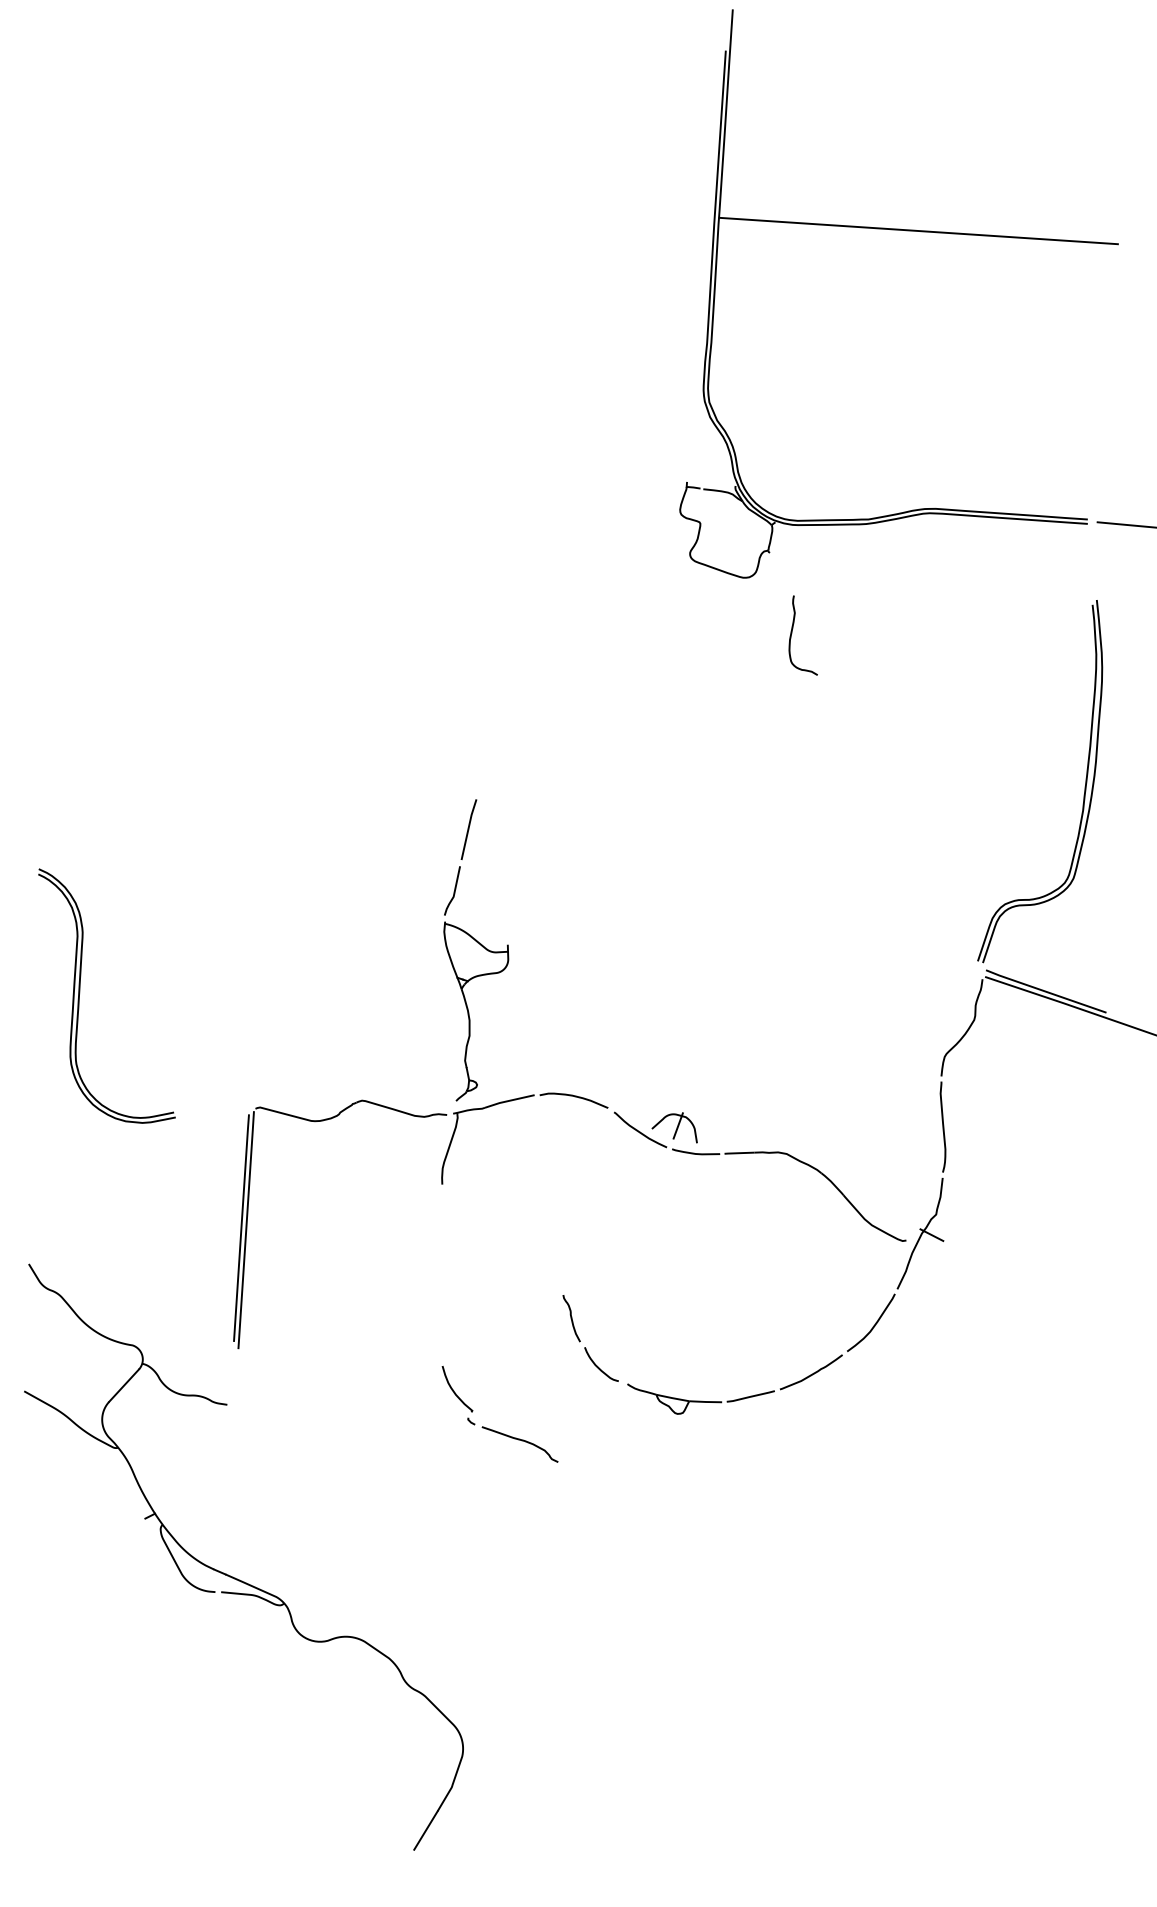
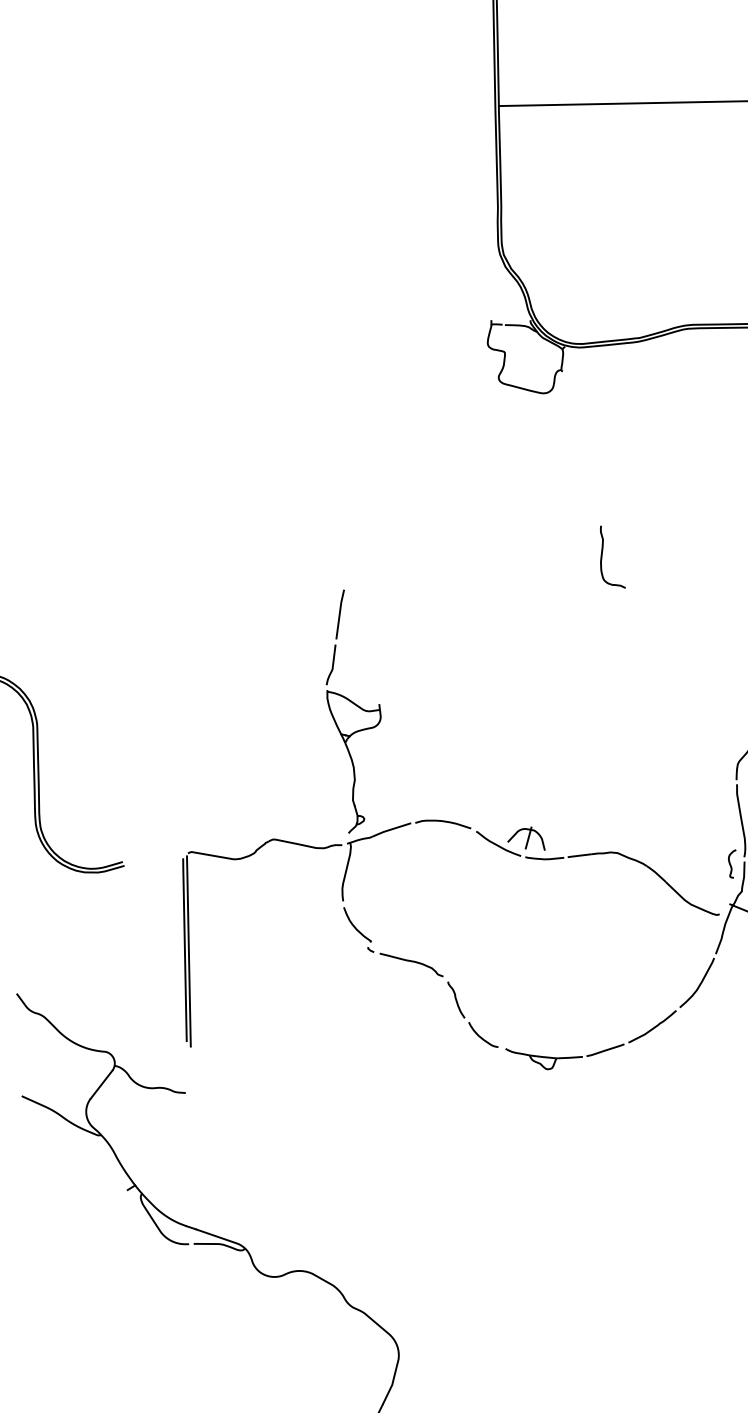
curve: (792, 633) -> (602, 556), moved
curve: (925, 1179) -> (730, 864), added
part: (495, 1430) -> (390, 955), moved

